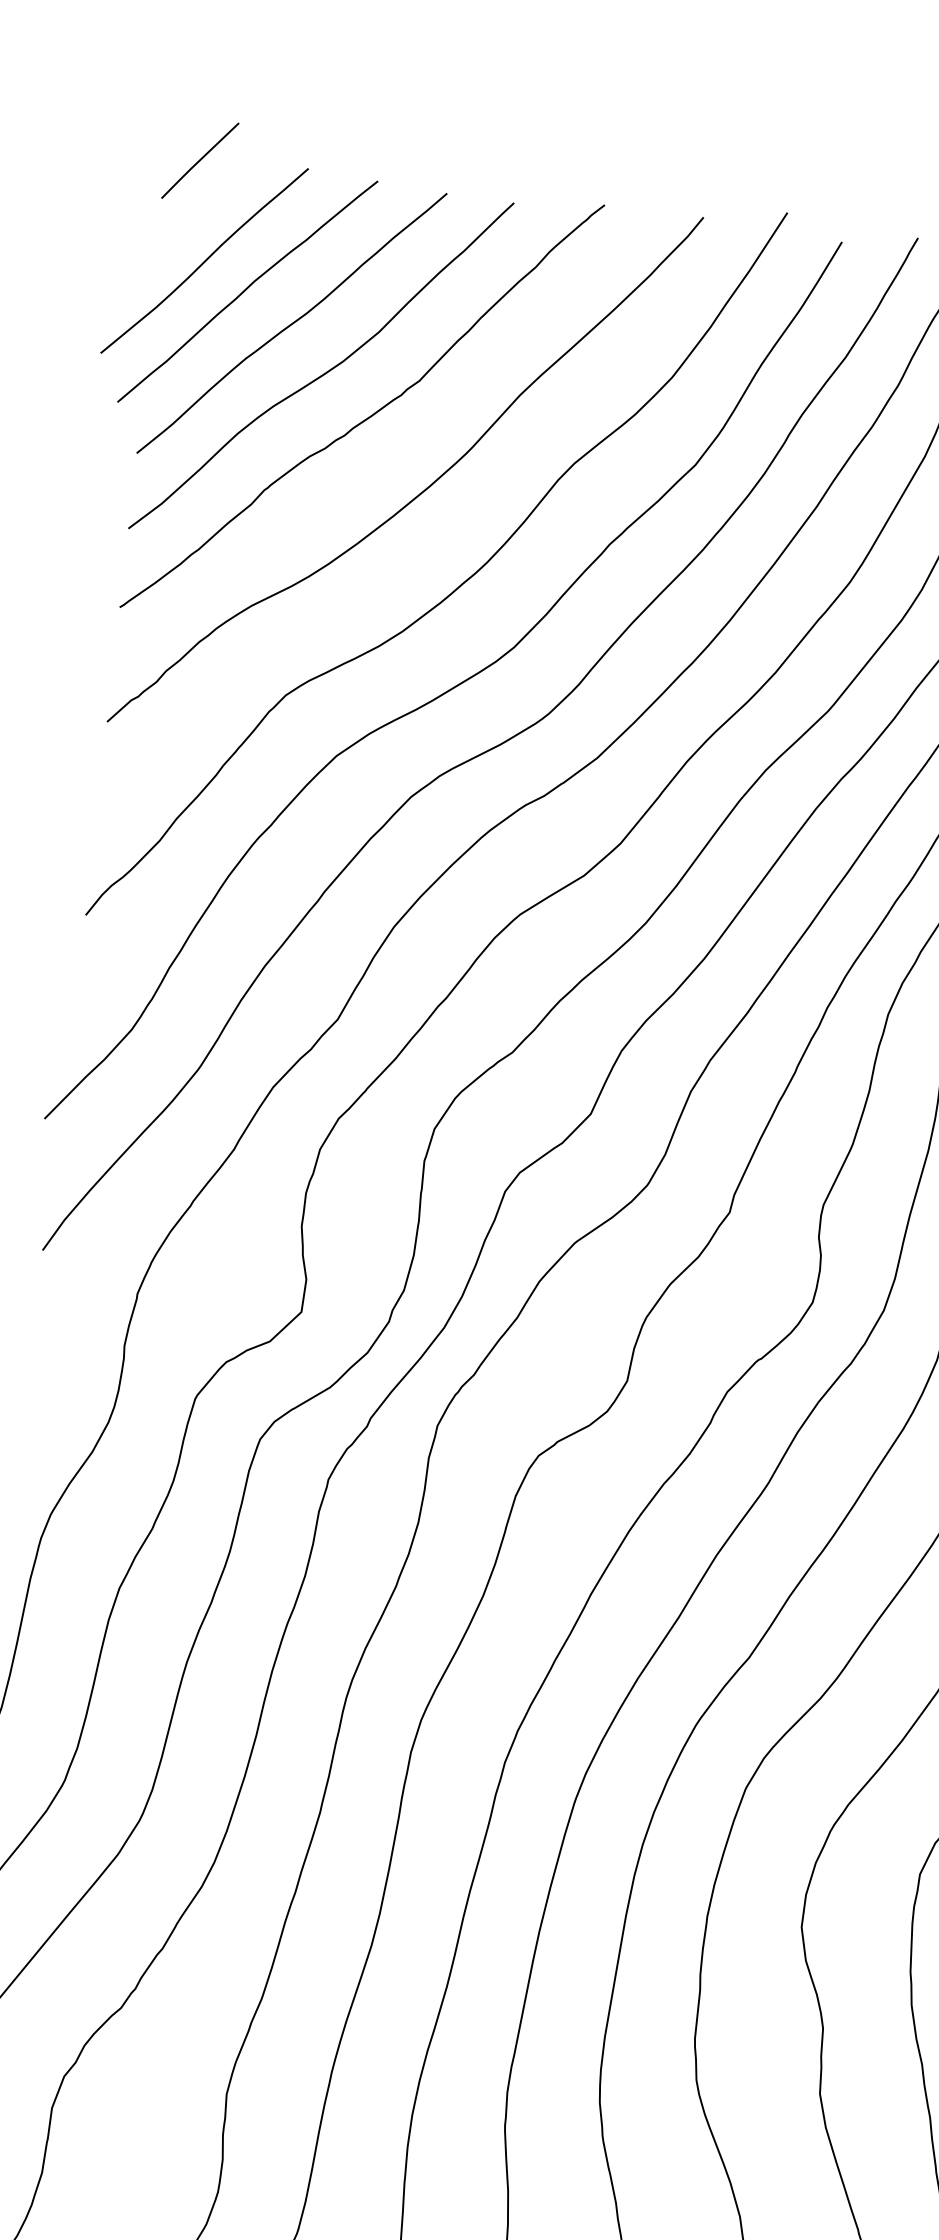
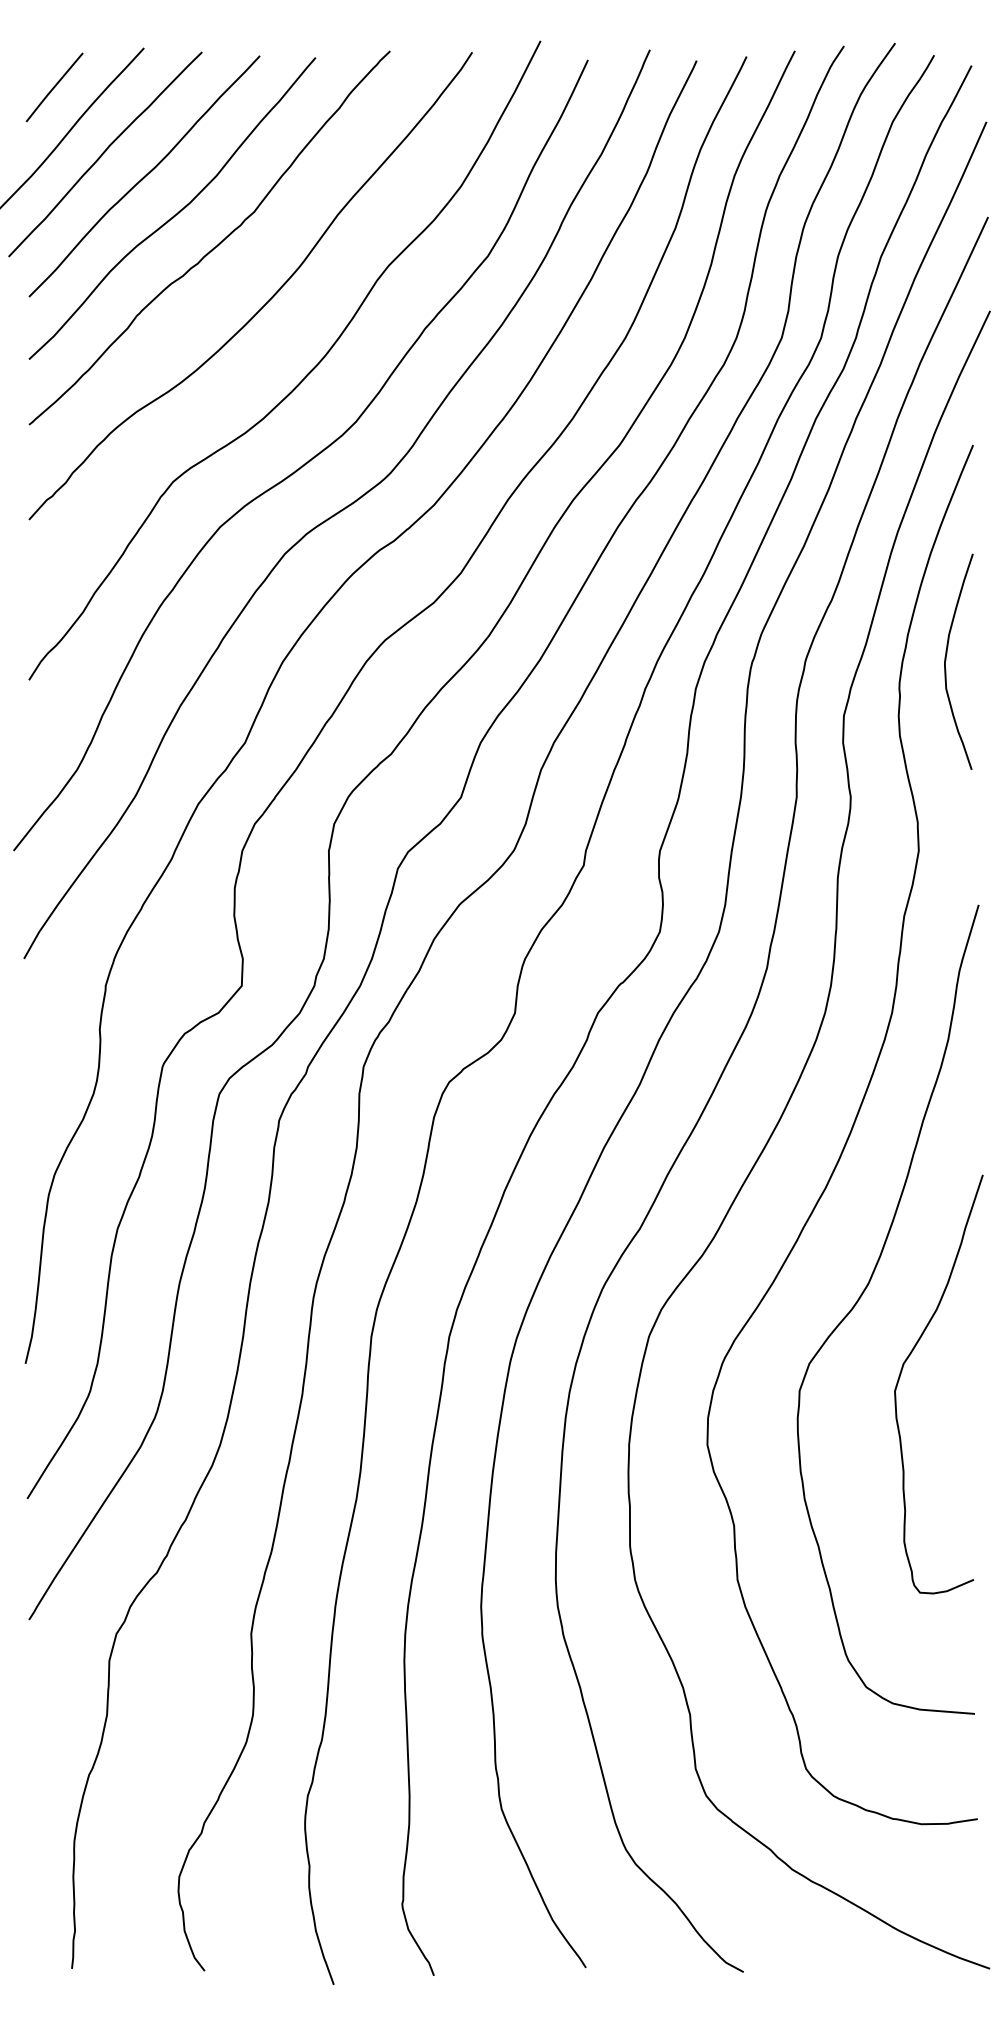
line: (200, 160) -> (54, 87), moved

